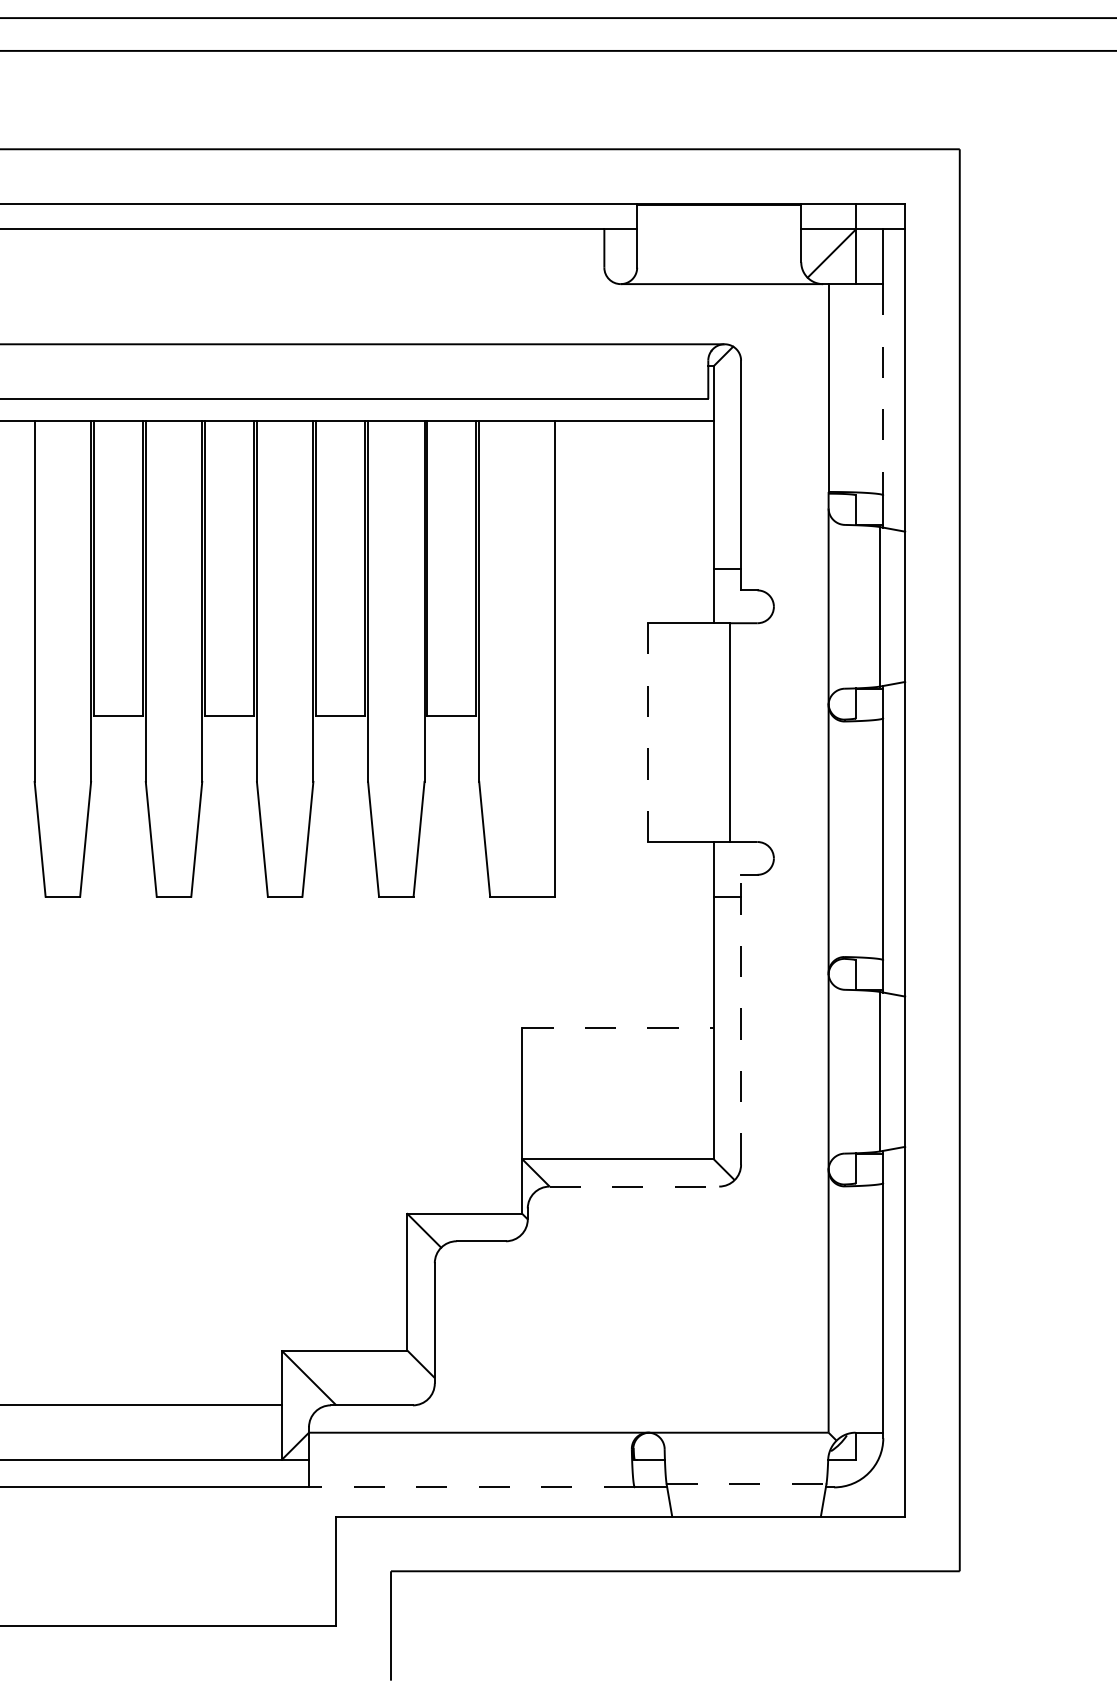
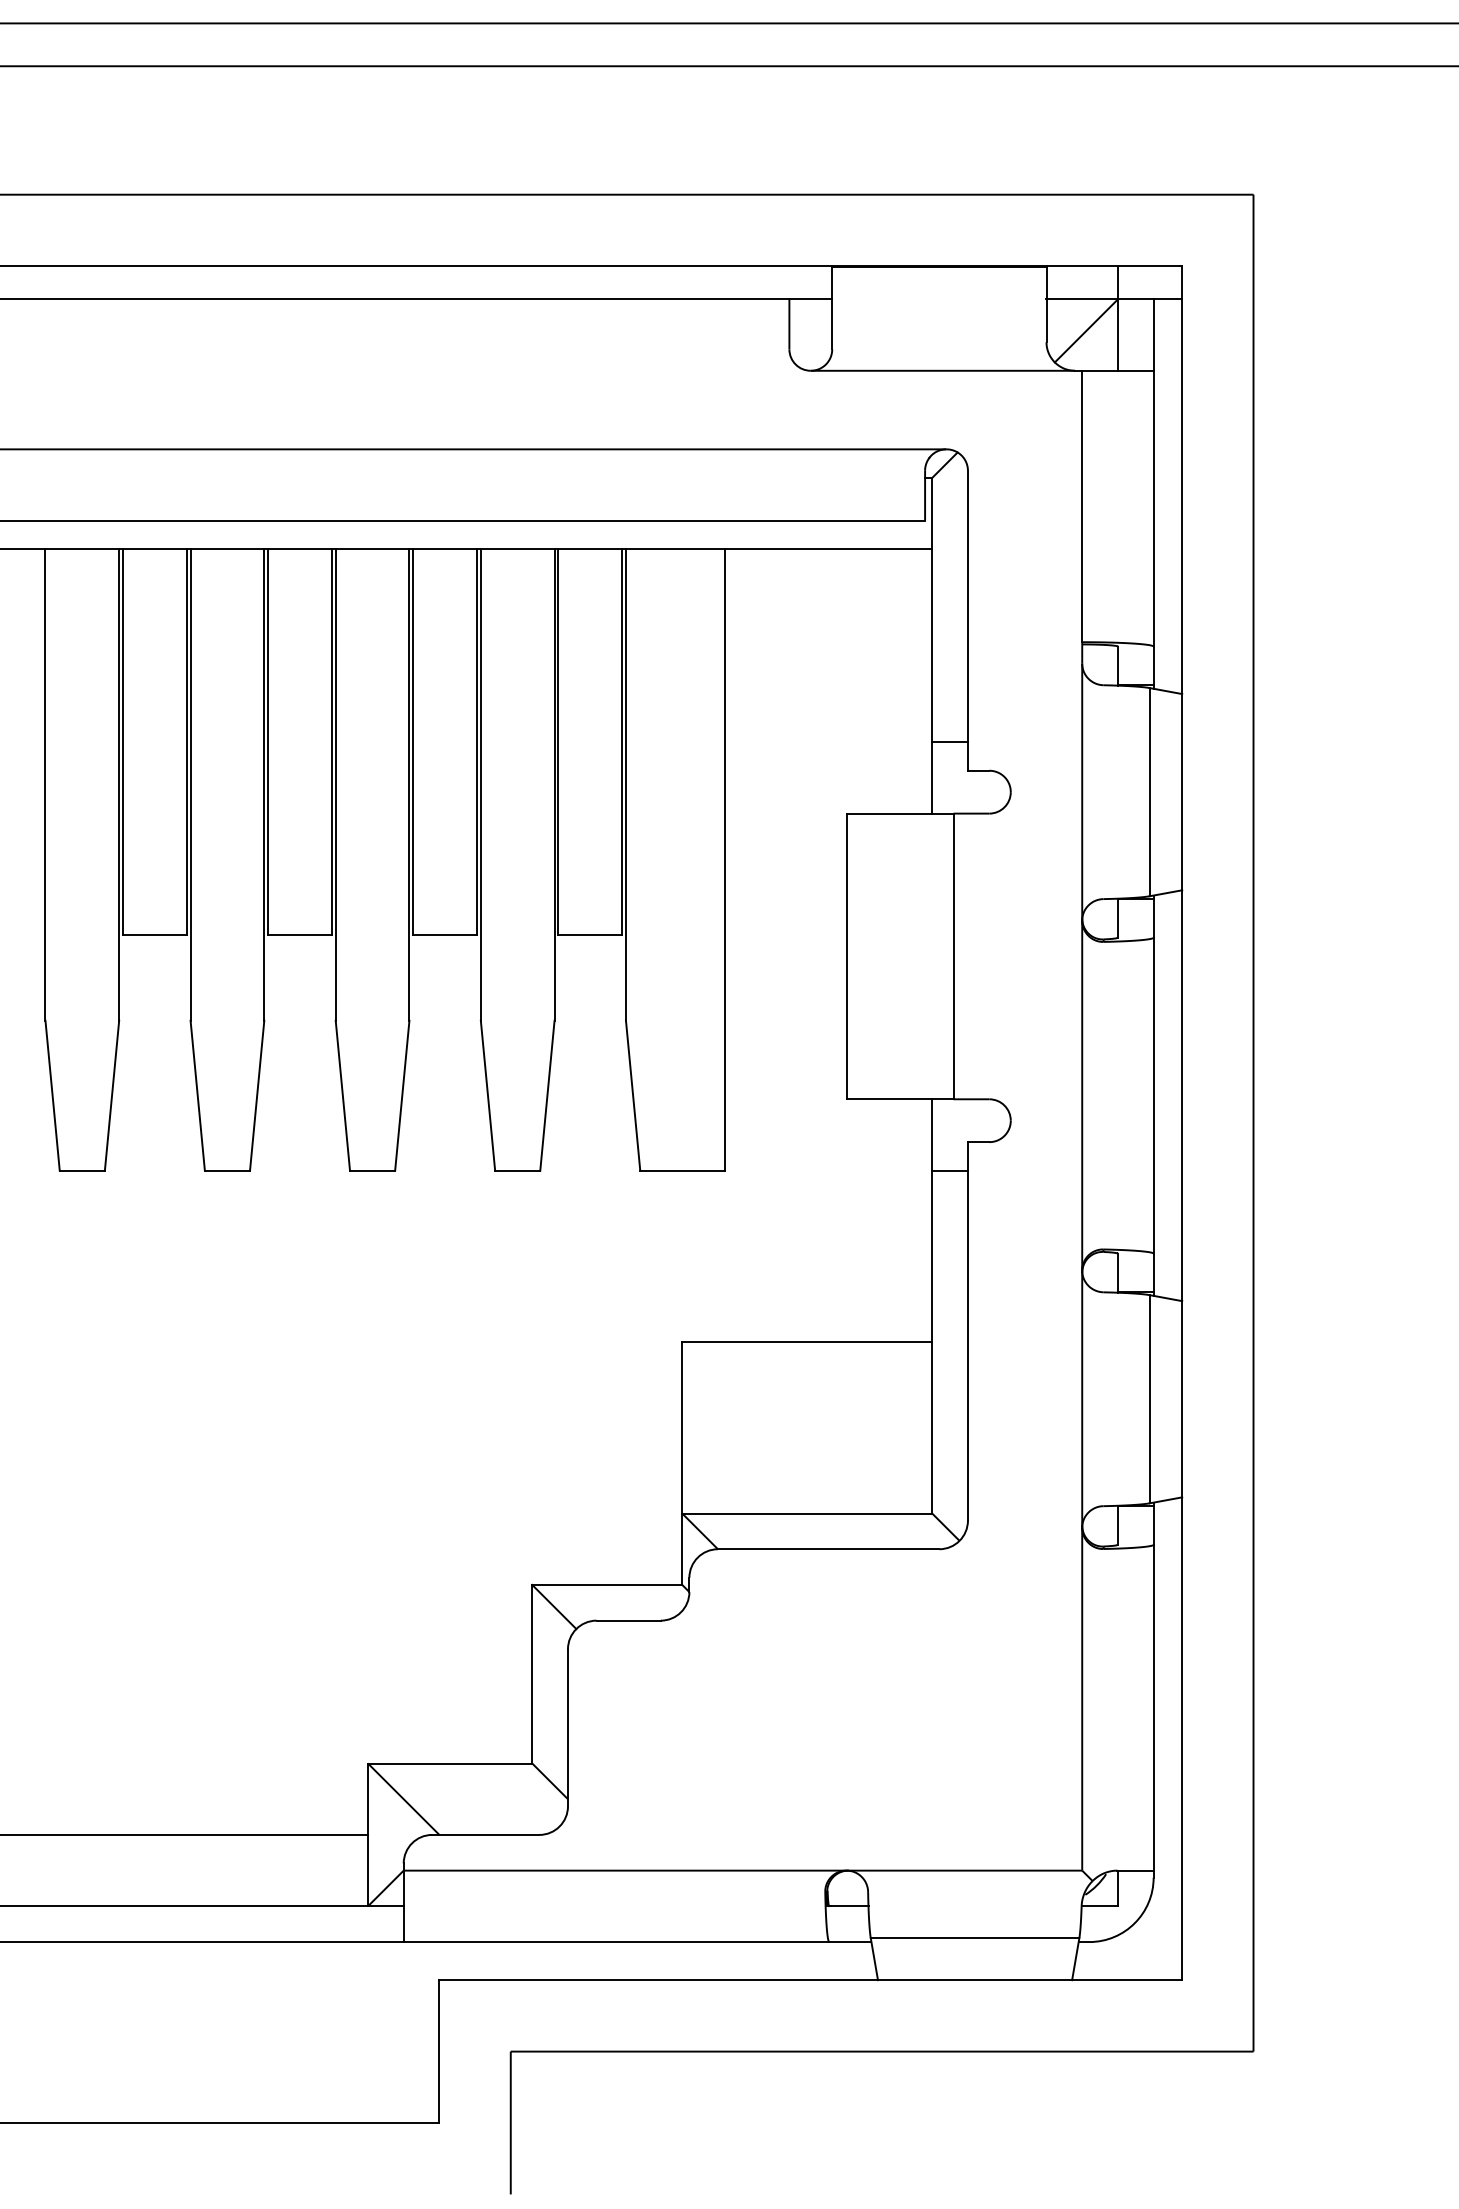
line: (883, 389) -> (1153, 508), dashed -> solid
line: (648, 732) -> (846, 956), dashed -> solid
line: (740, 1019) -> (967, 1330), dashed -> solid
line: (618, 1028) -> (807, 1342), dashed -> solid
line: (634, 1186) -> (828, 1549), dashed -> solid
line: (746, 1484) -> (975, 1938), dashed -> solid
line: (471, 1487) -> (616, 1942), dashed -> solid

